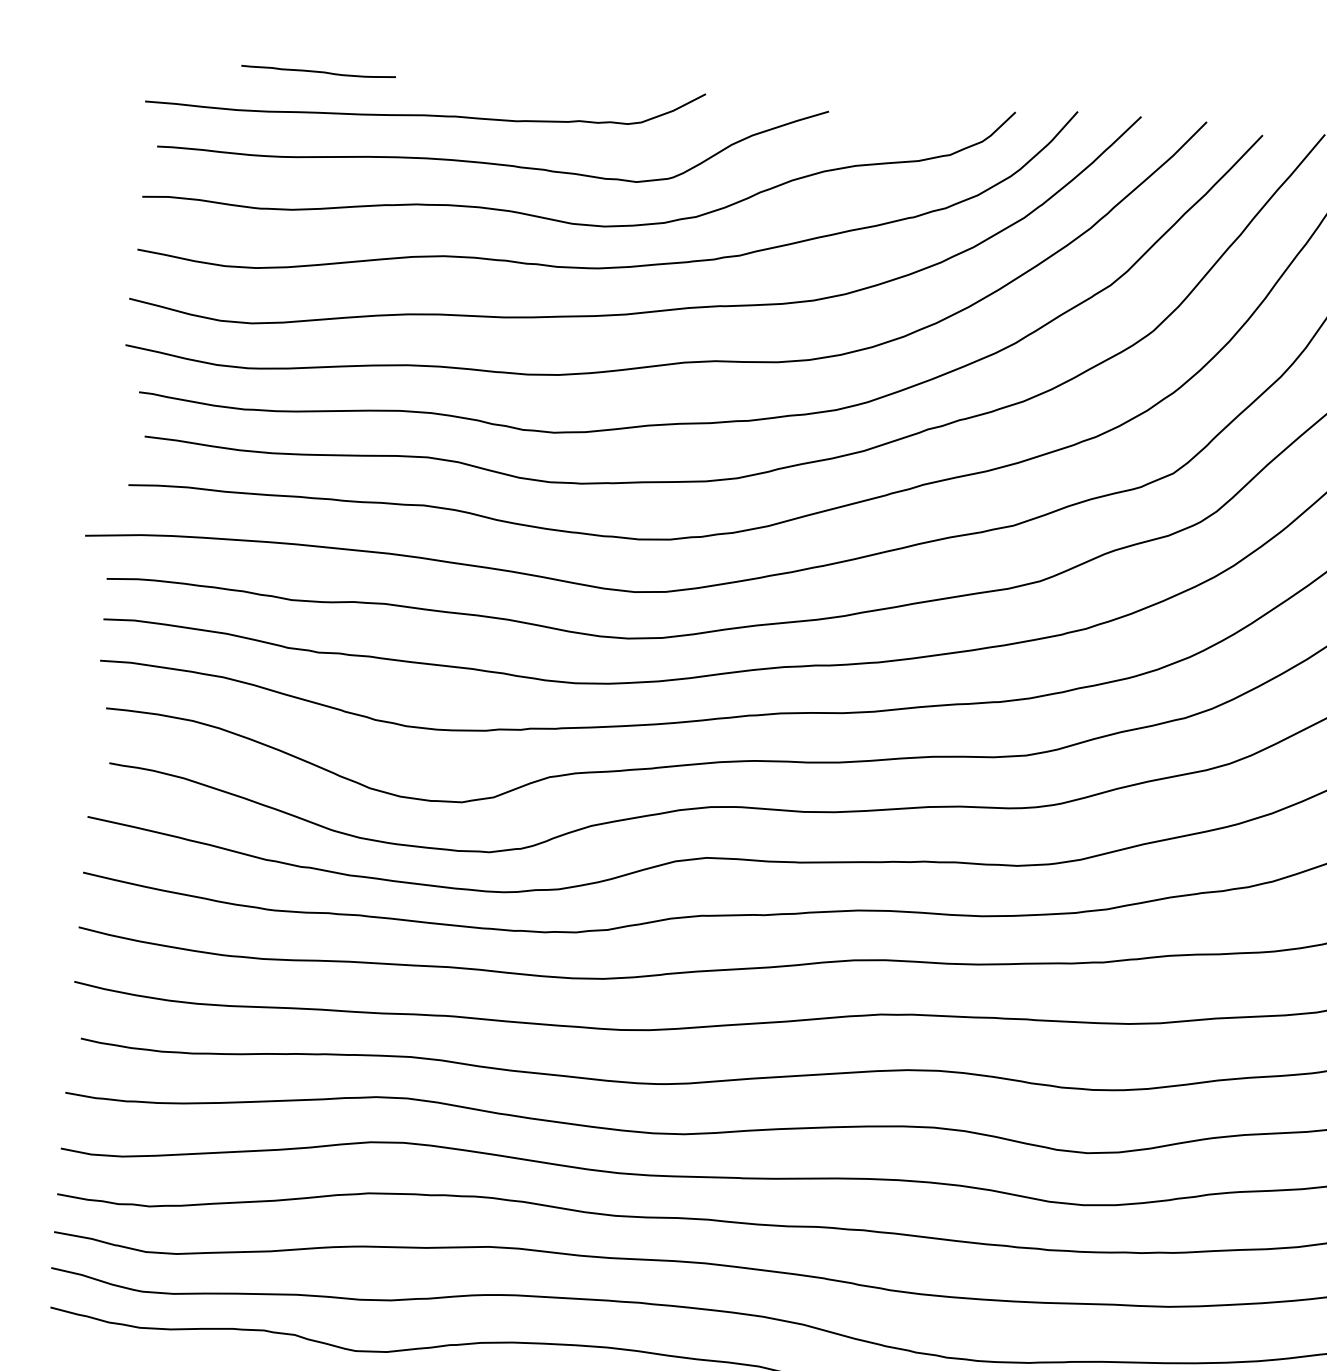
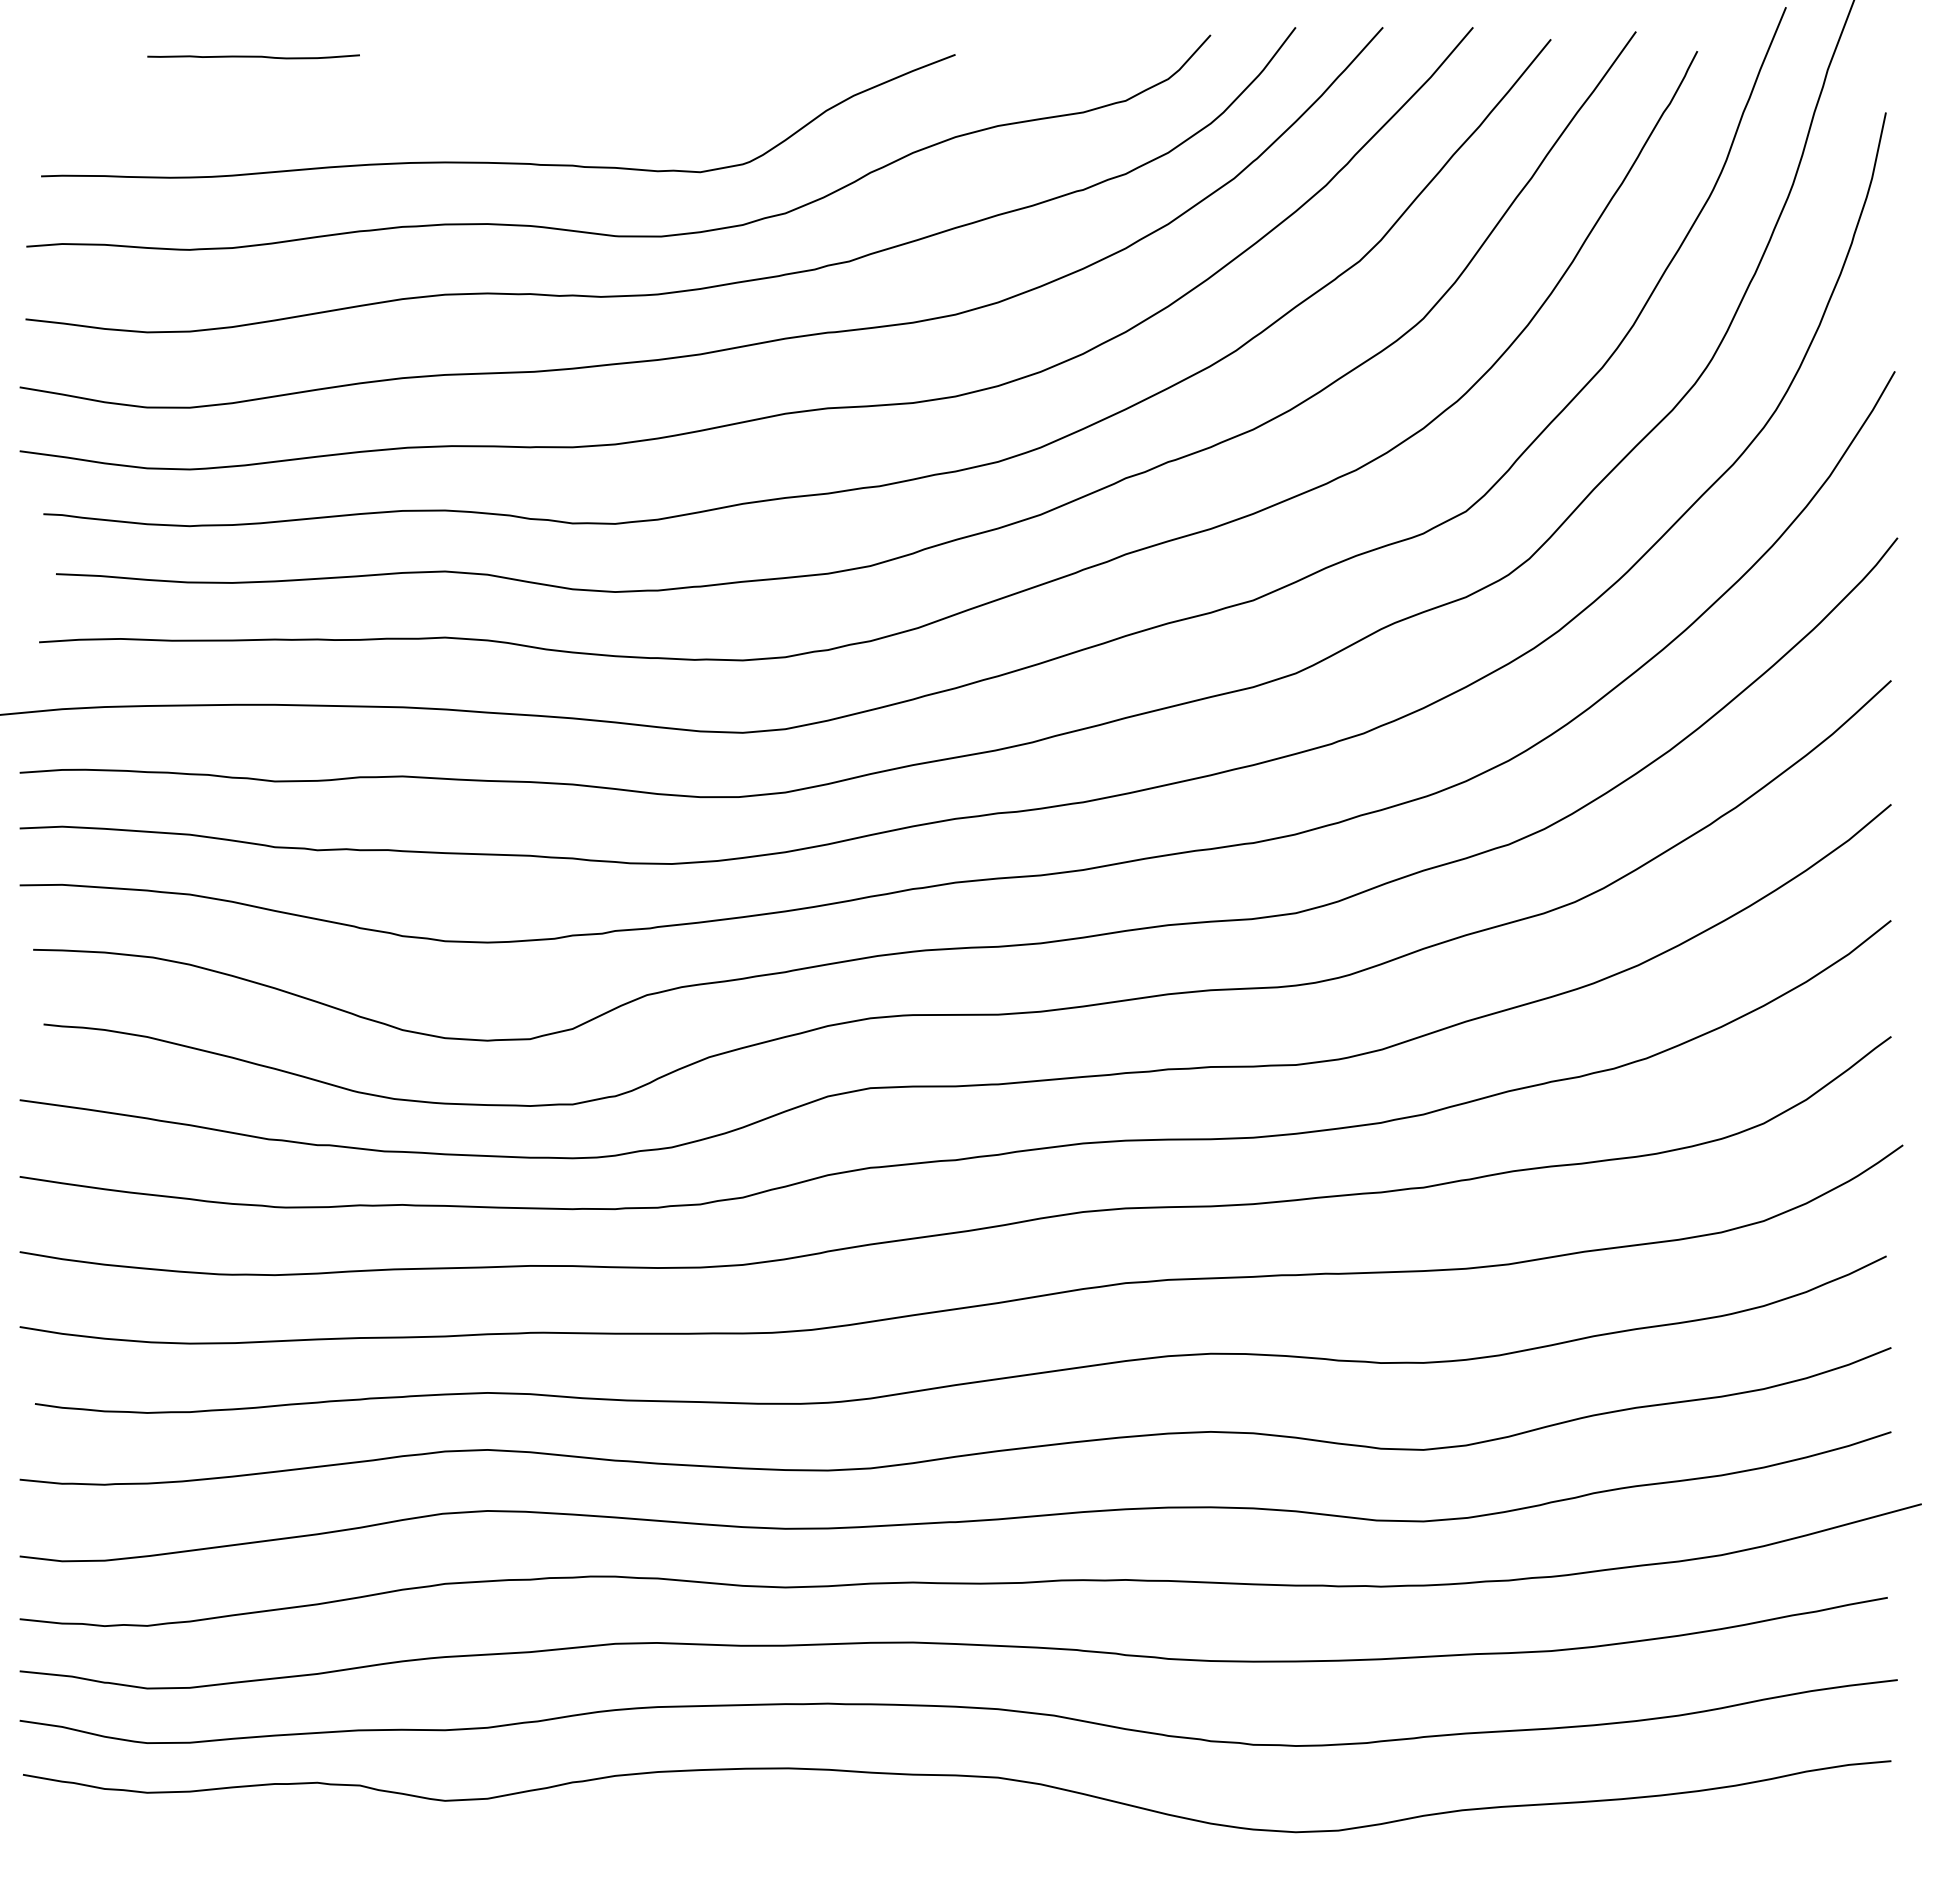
curve: (424, 114) -> (402, 103), removed

